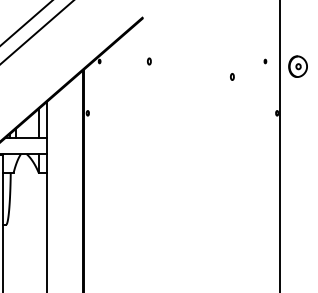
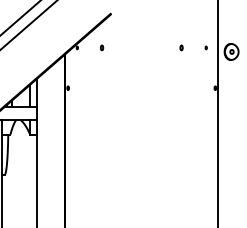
part: (149, 60) -> (102, 47), moved
part: (232, 76) -> (181, 47), moved

